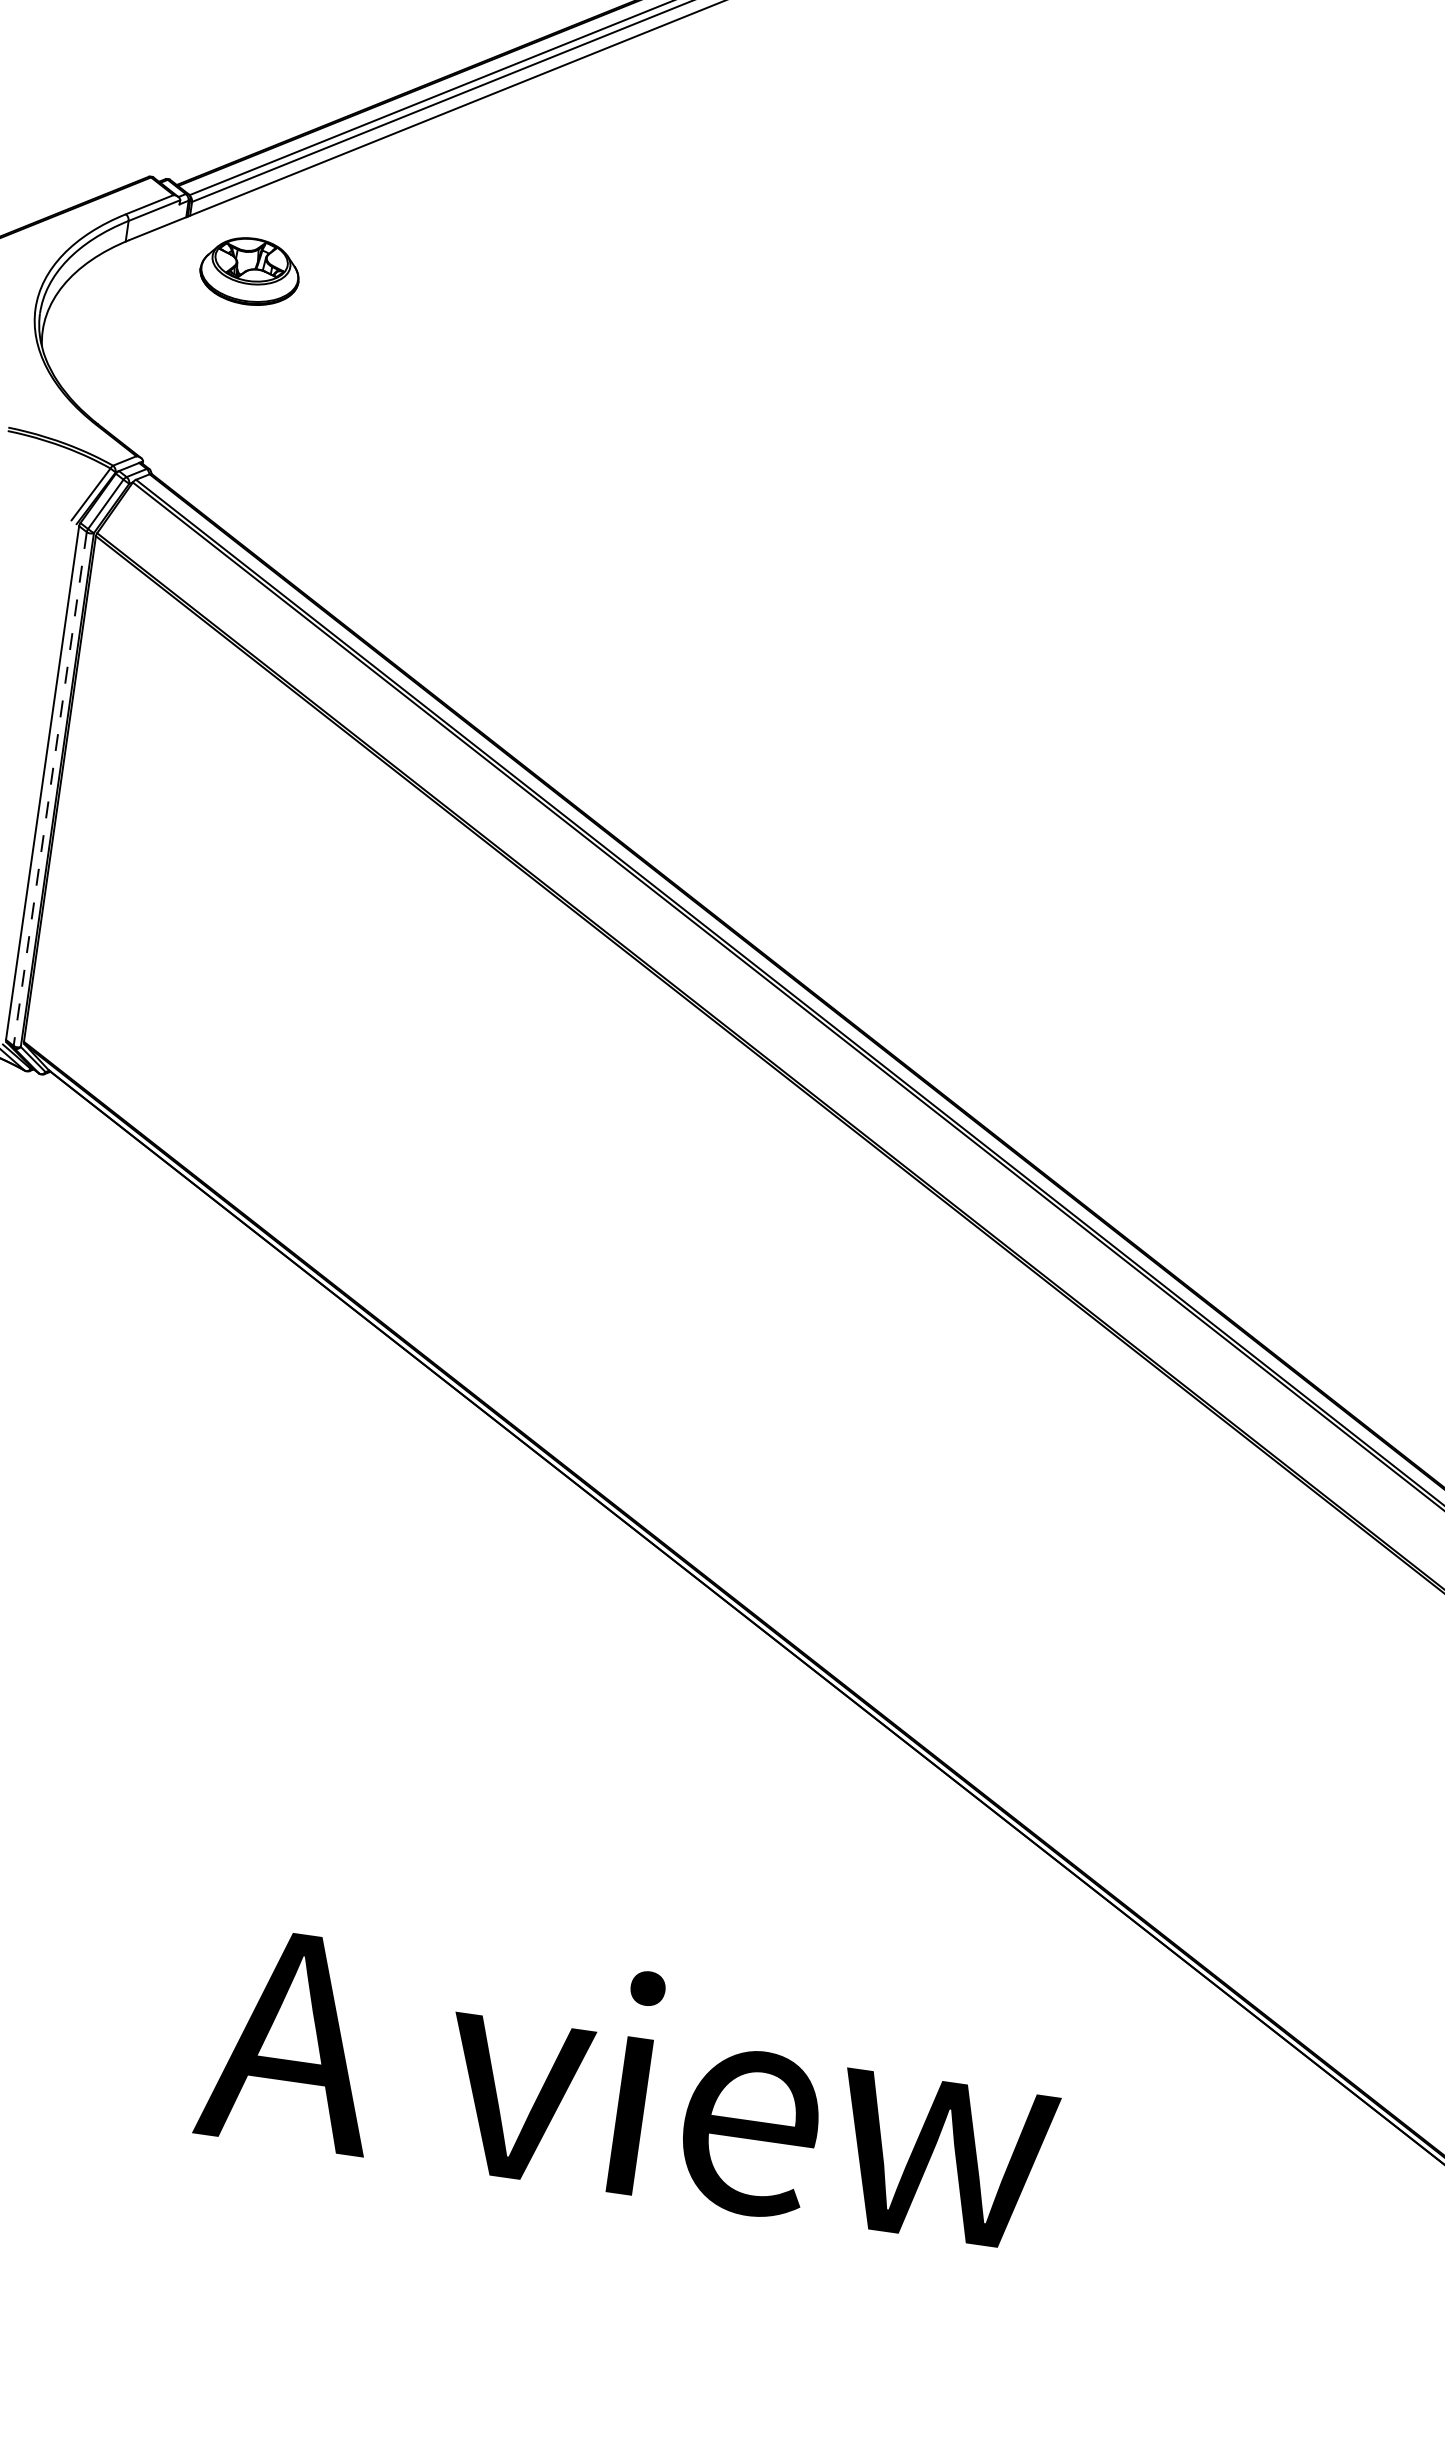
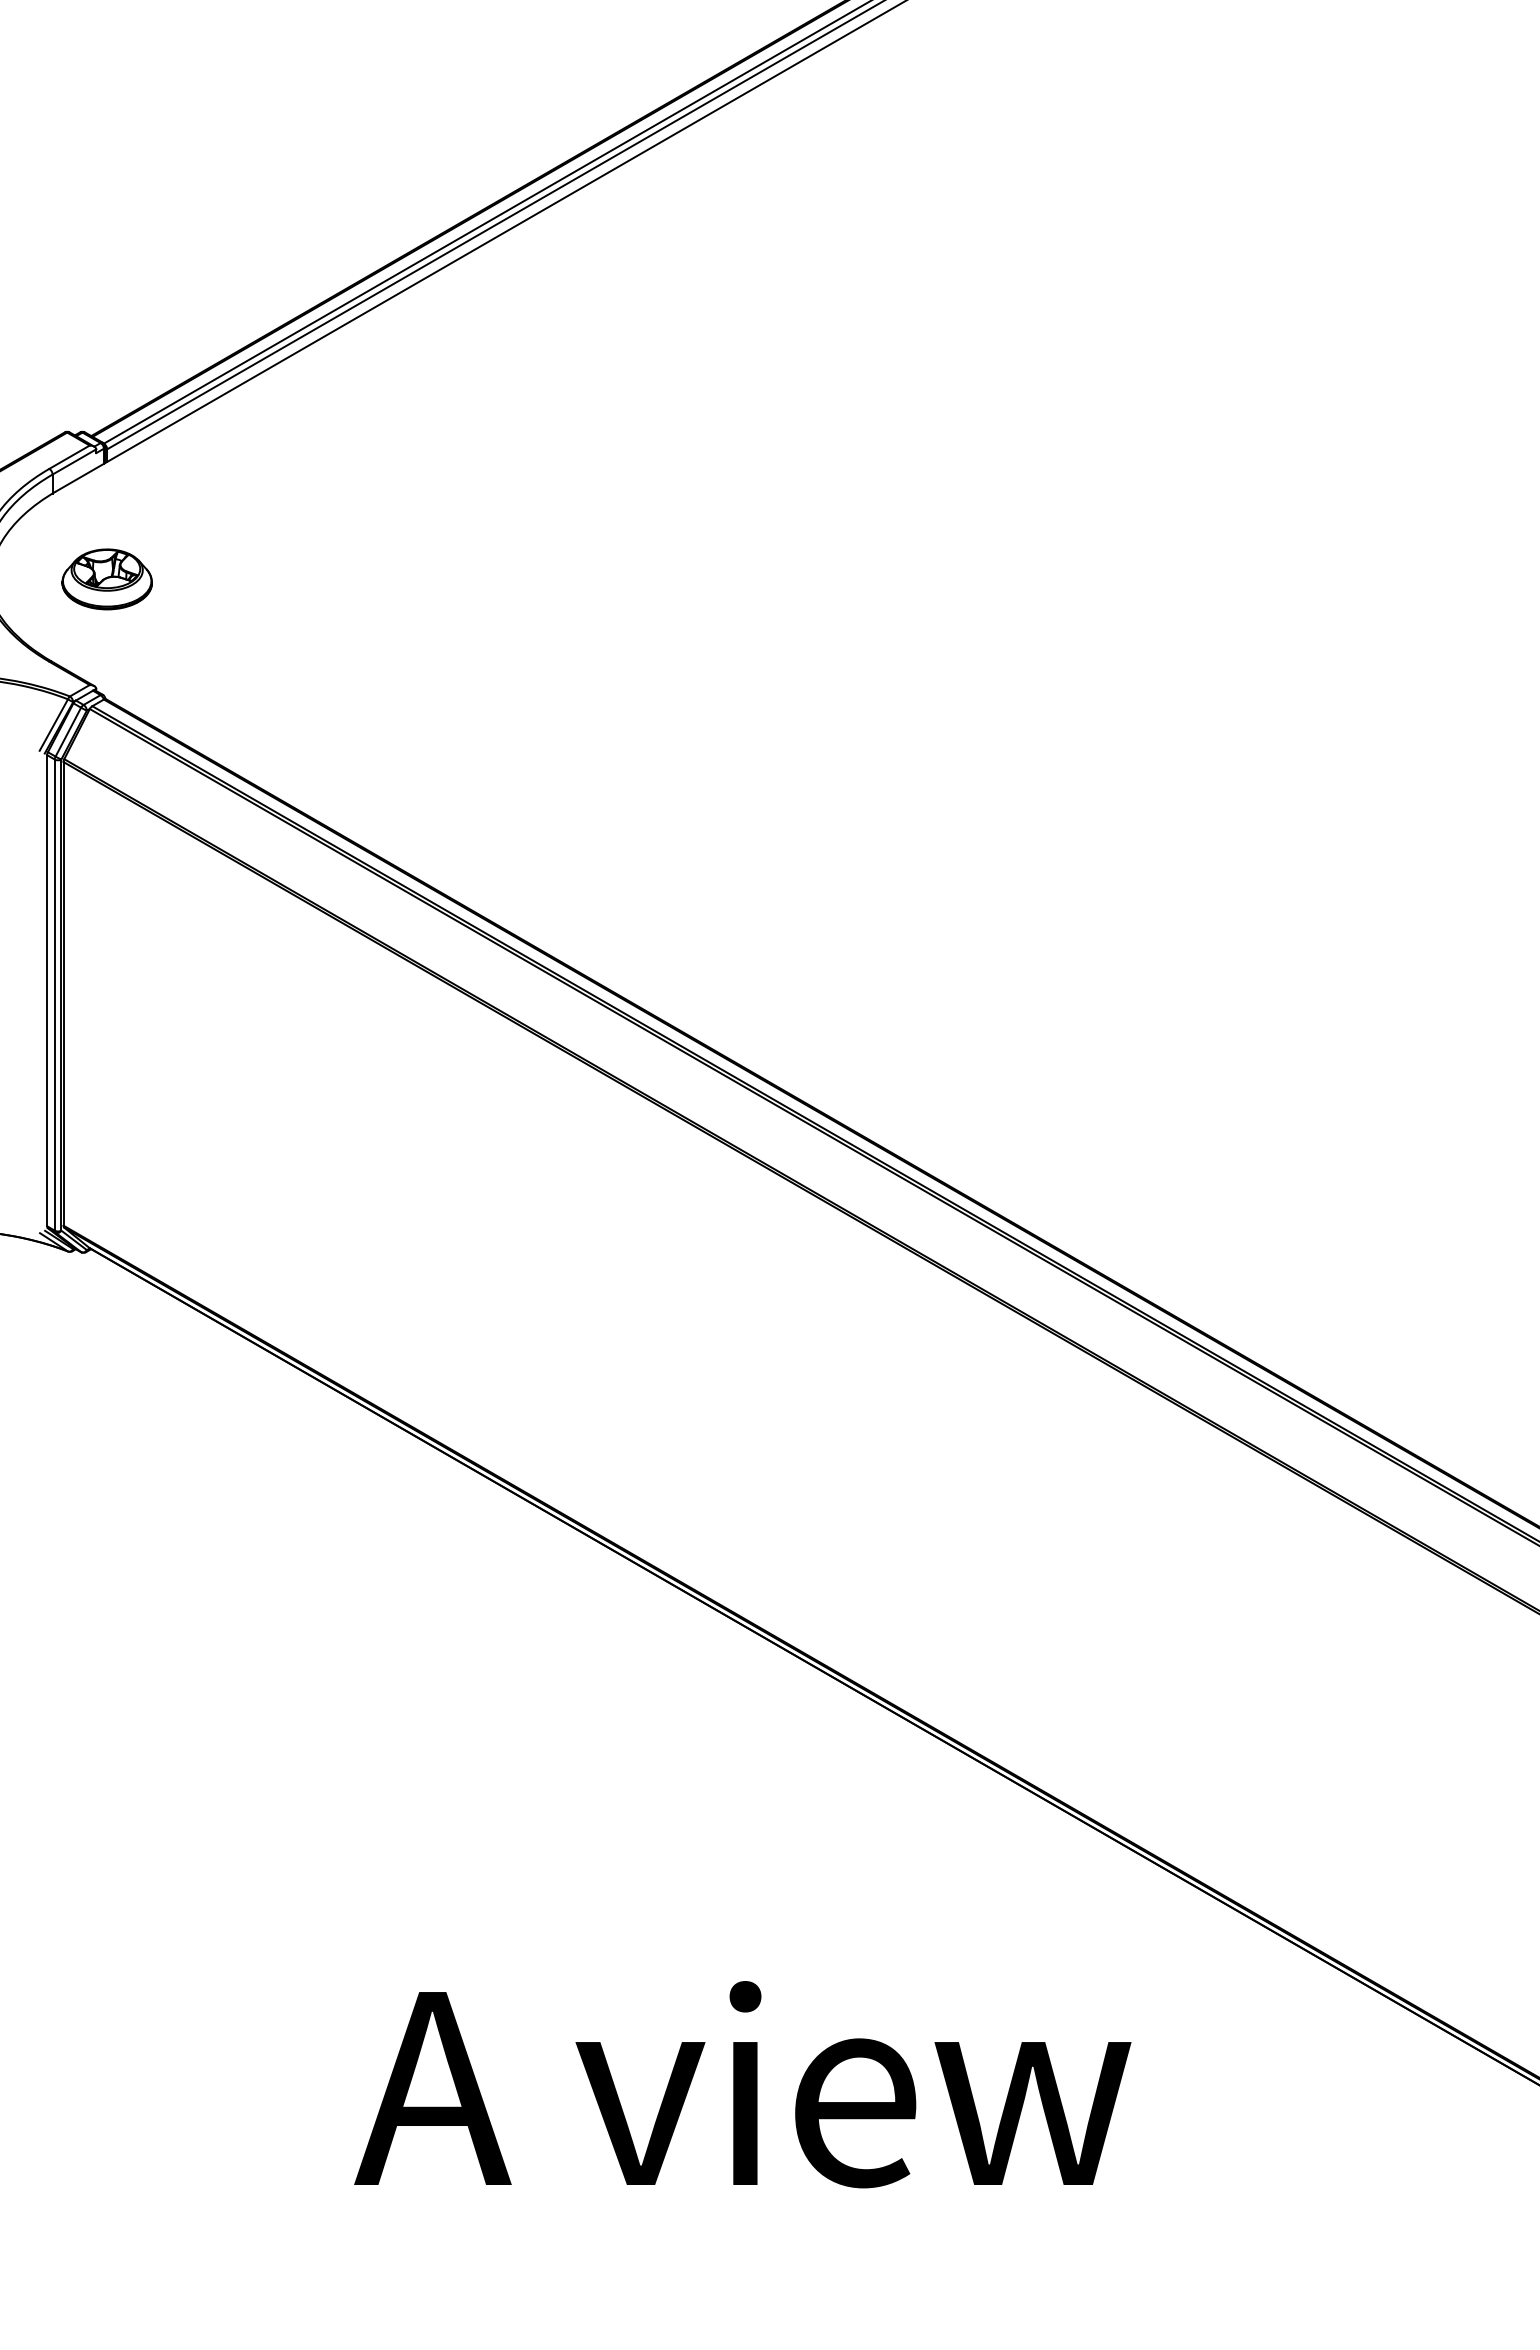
part: (249, 271) -> (106, 579), moved
line: (49, 789) -> (54, 995), dashed -> solid

